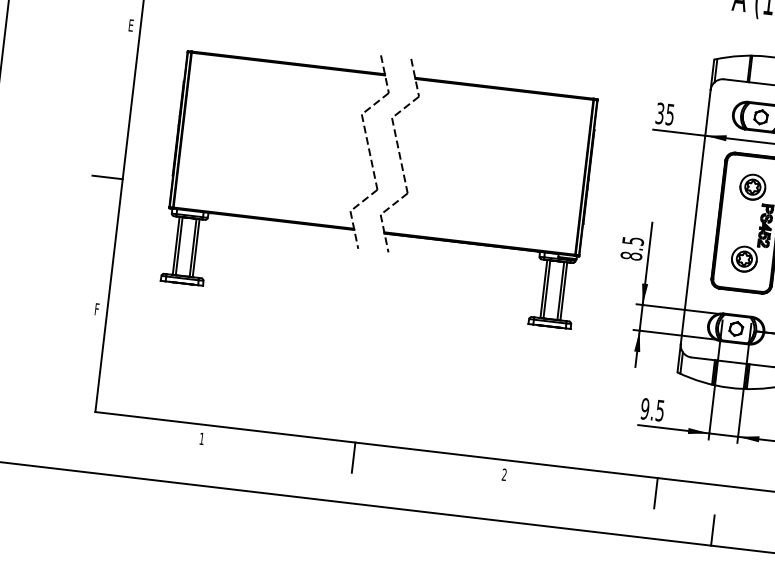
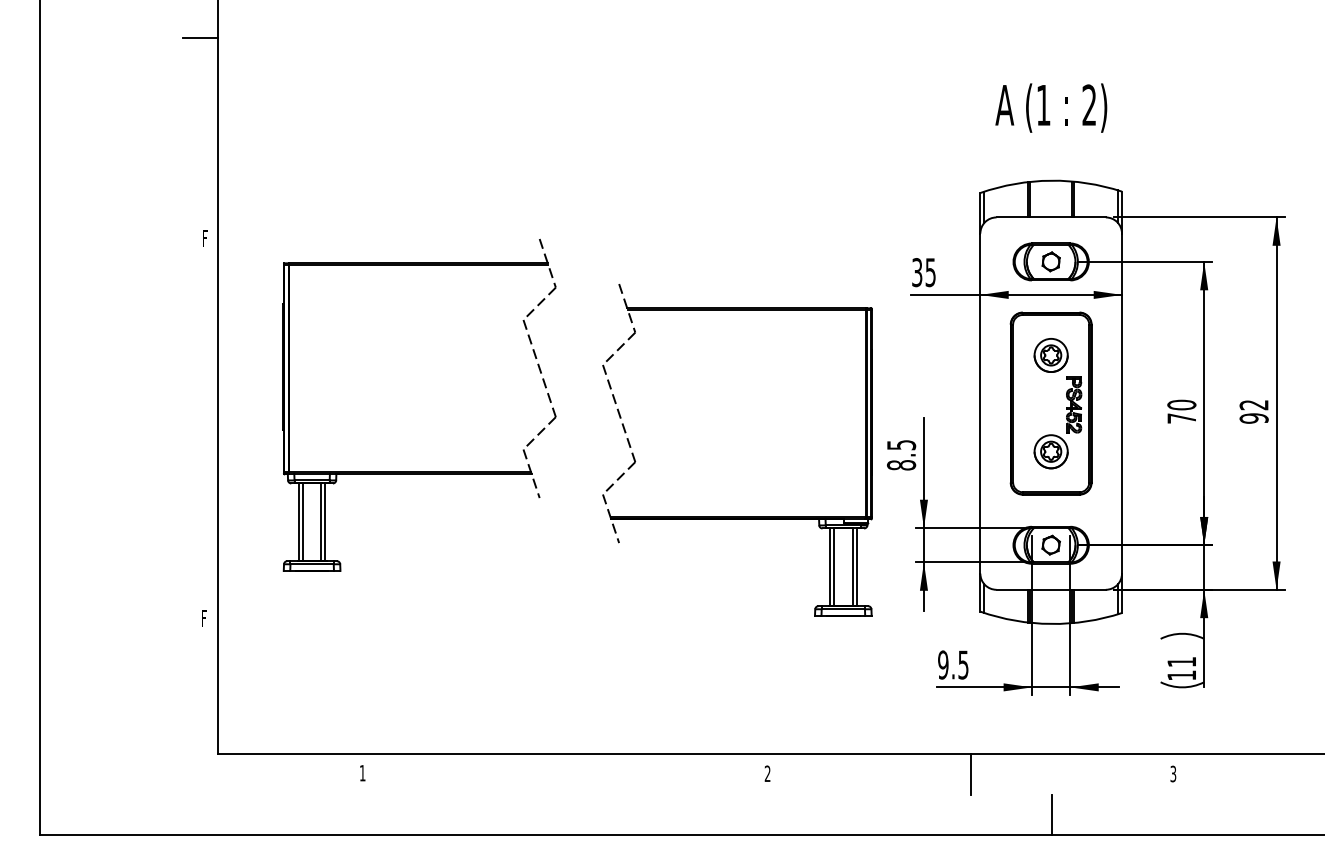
text: (130, 25) -> (204, 238), E -> F
line: (107, 177) -> (197, 442), removed
part: (479, 242) -> (737, 516), moved
line: (353, 457) -> (565, 774), removed

